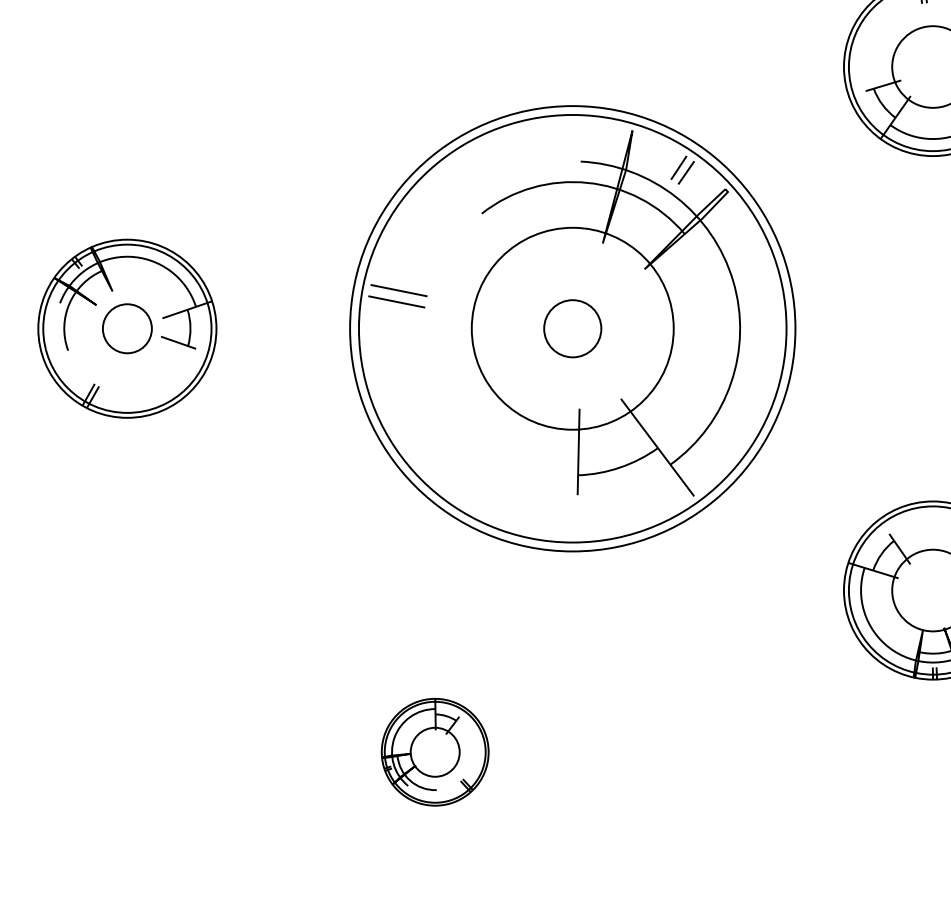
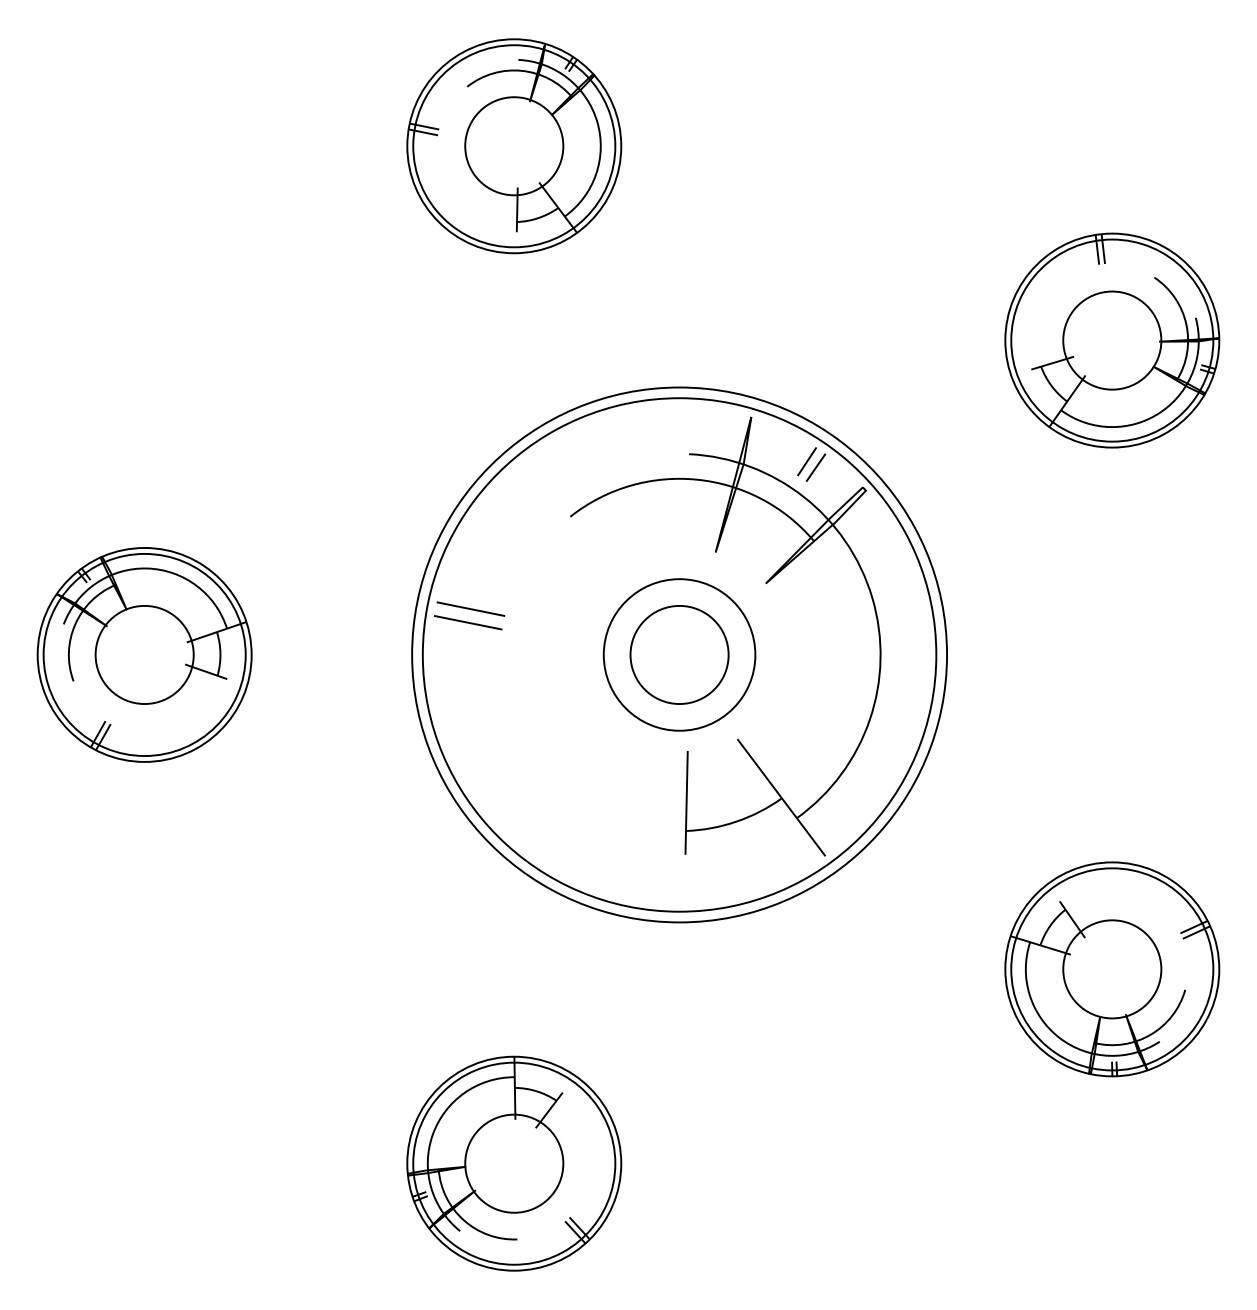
circle: (127, 328) -> (144, 654), size x1.67
circle: (572, 328) -> (679, 654), size x0.62
circle: (572, 328) -> (679, 654), size x1.43
part: (435, 752) -> (514, 1163), size x1.67

